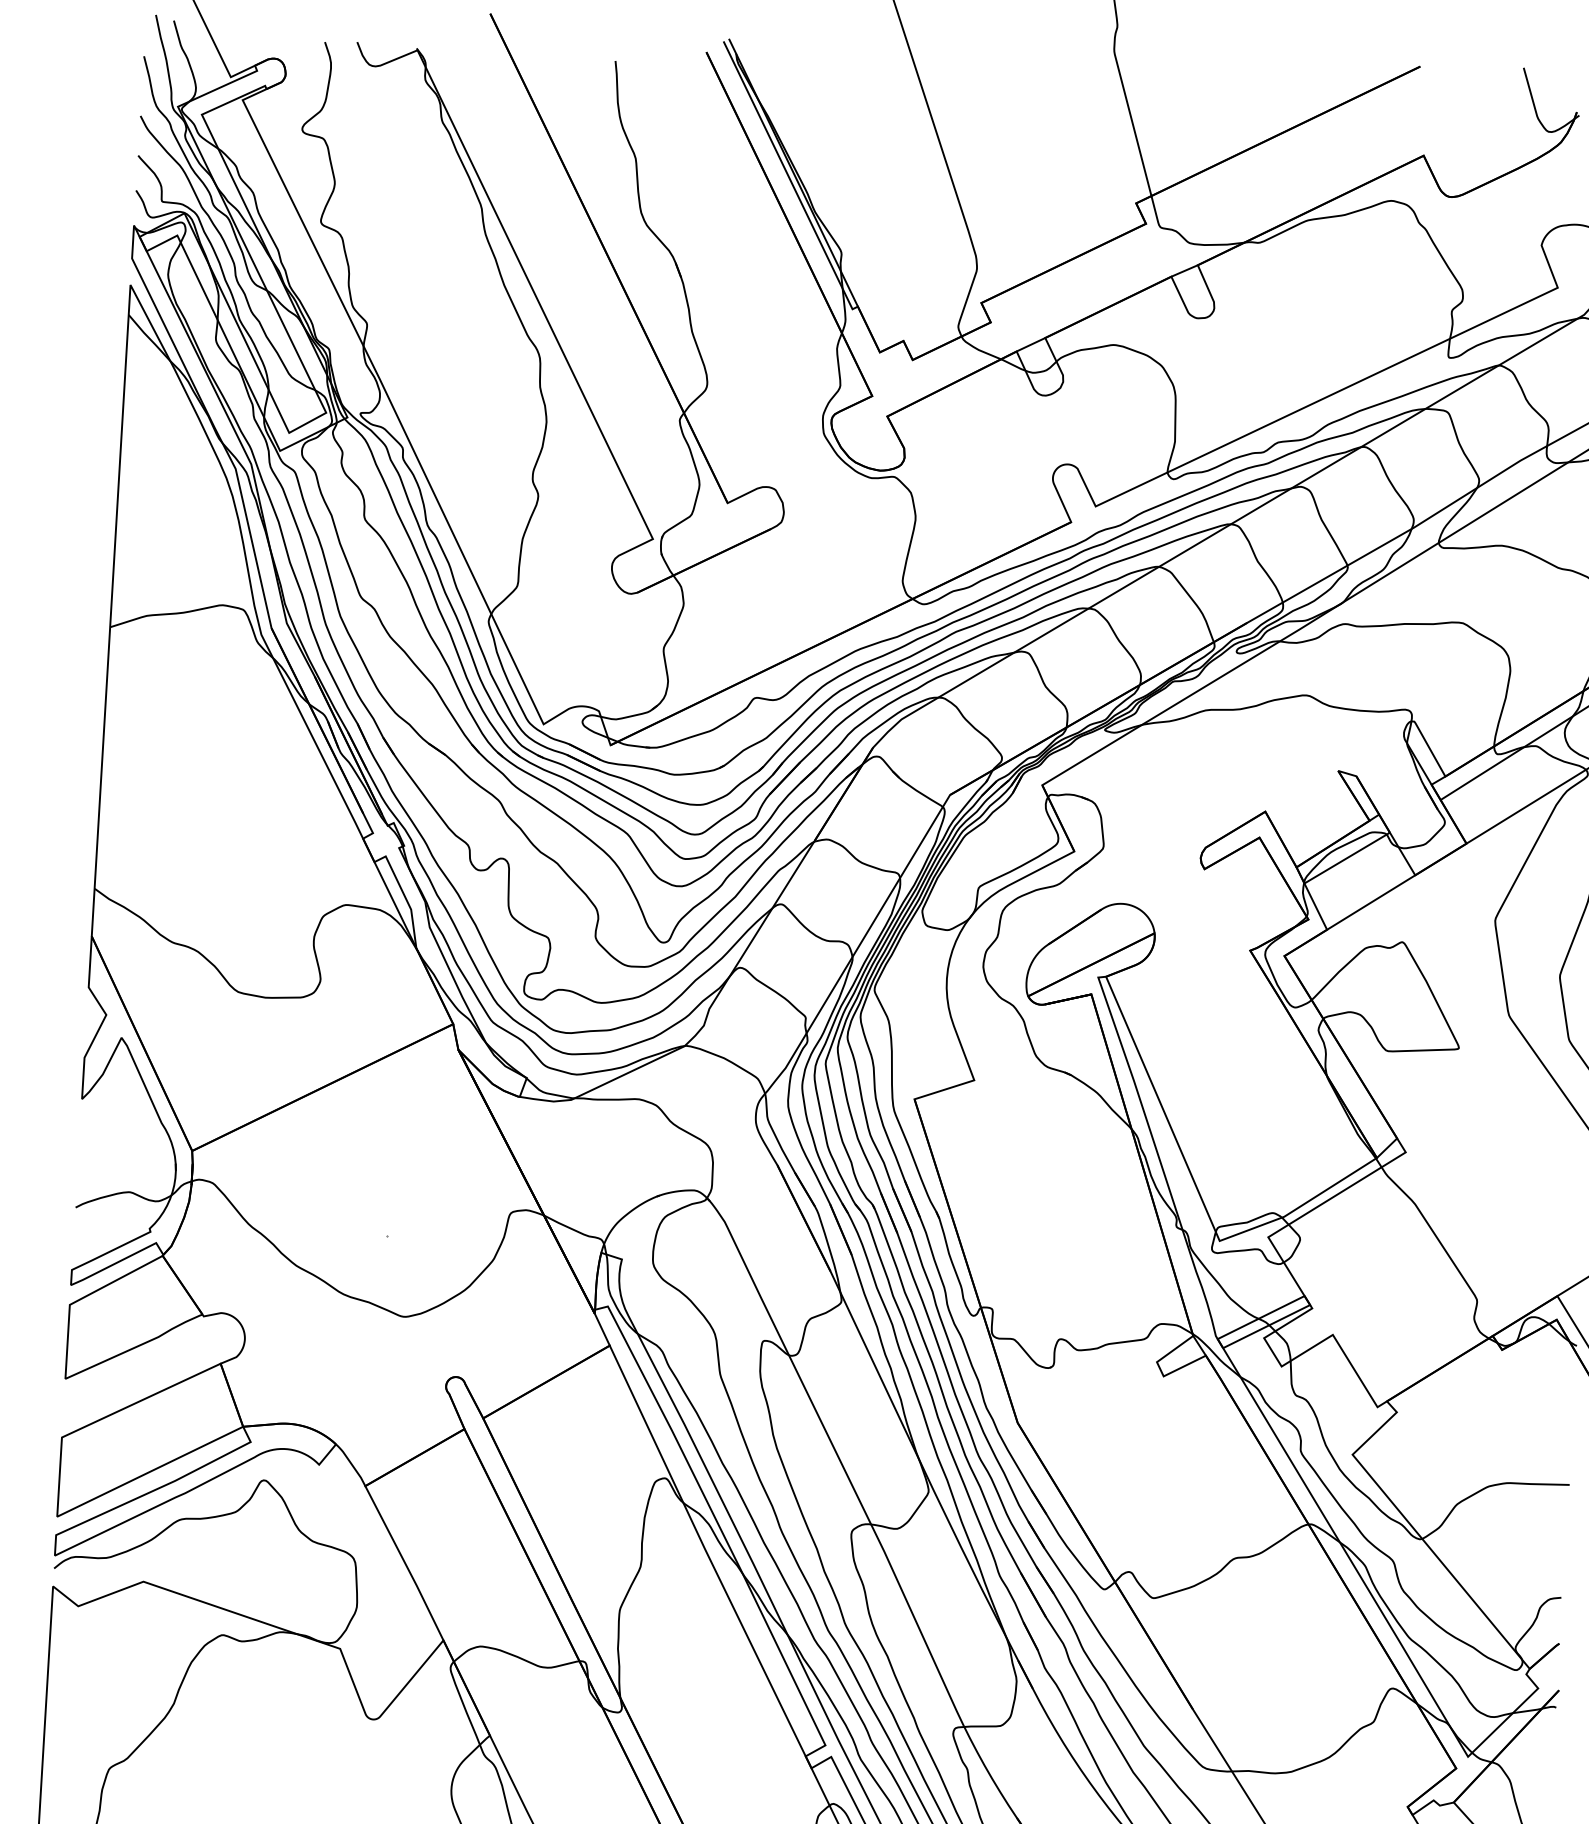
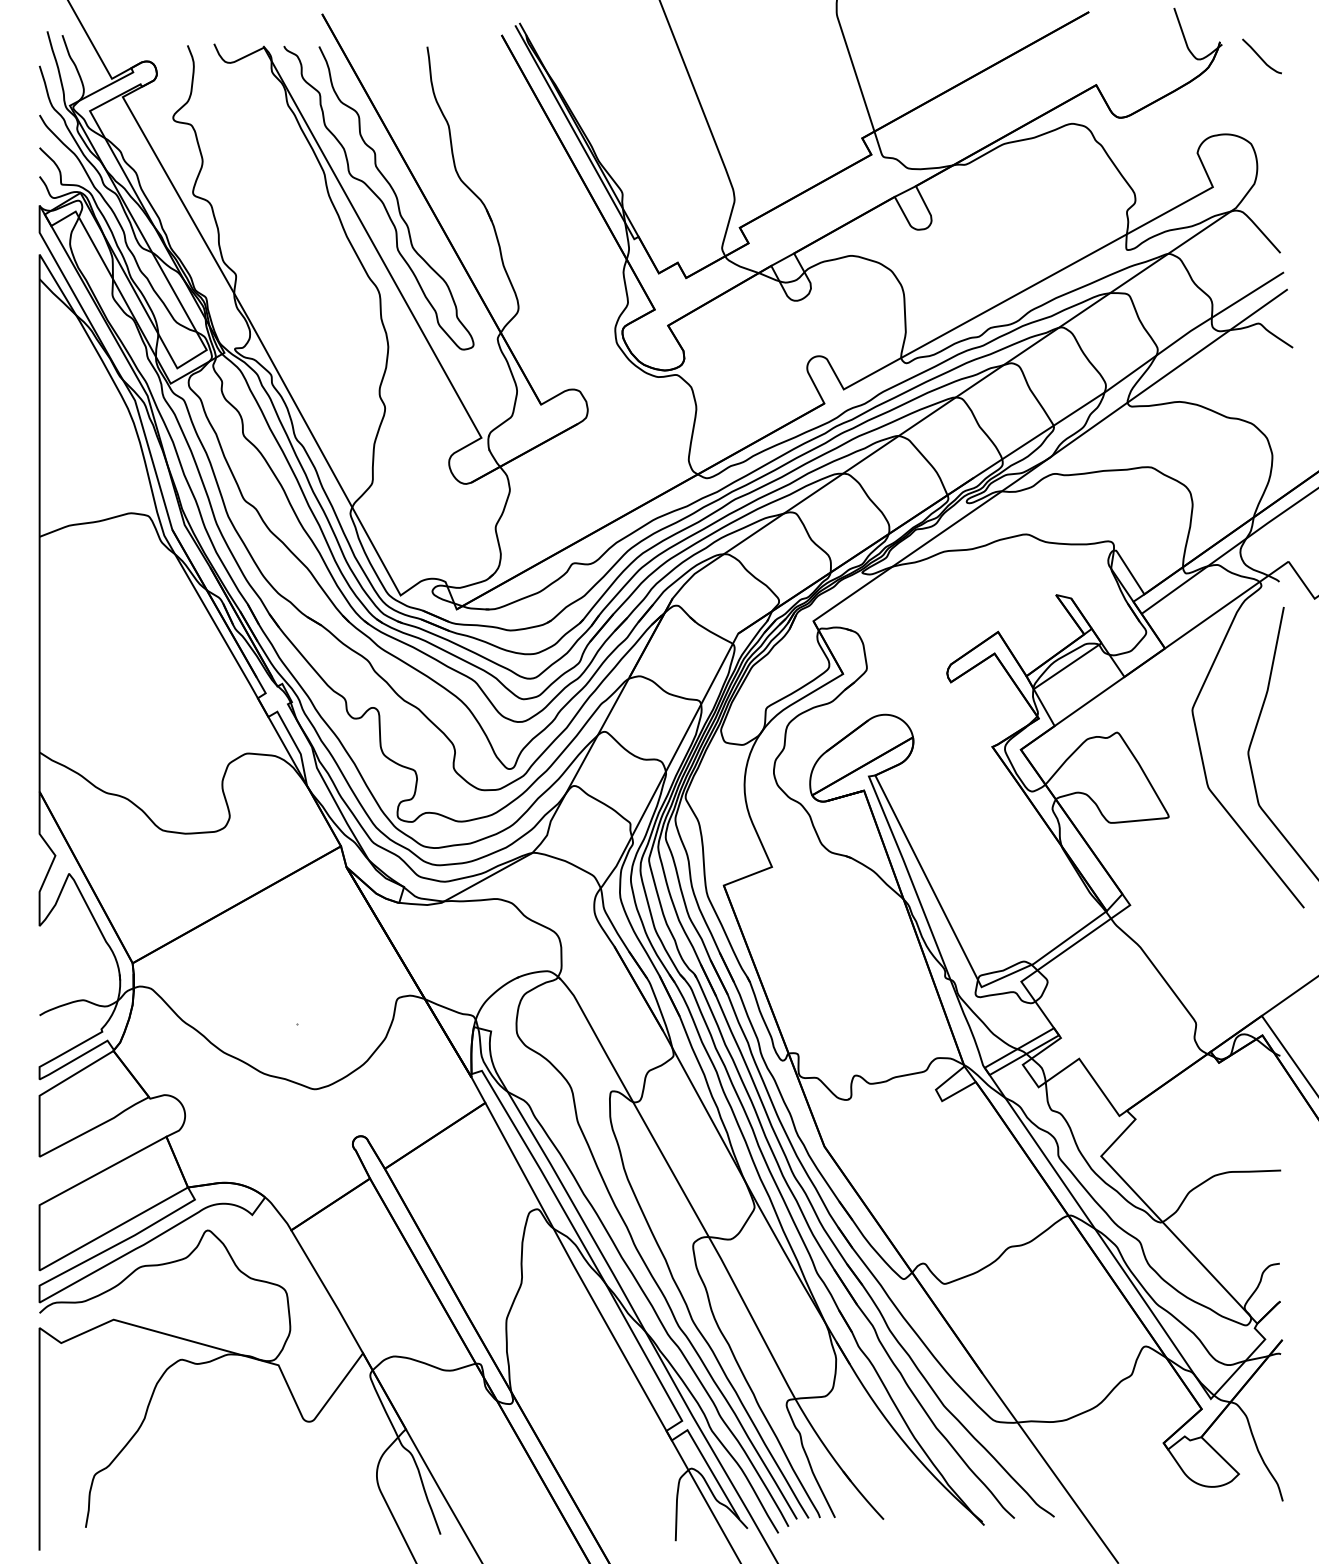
curve: (545, 240) -> (378, 197), added

